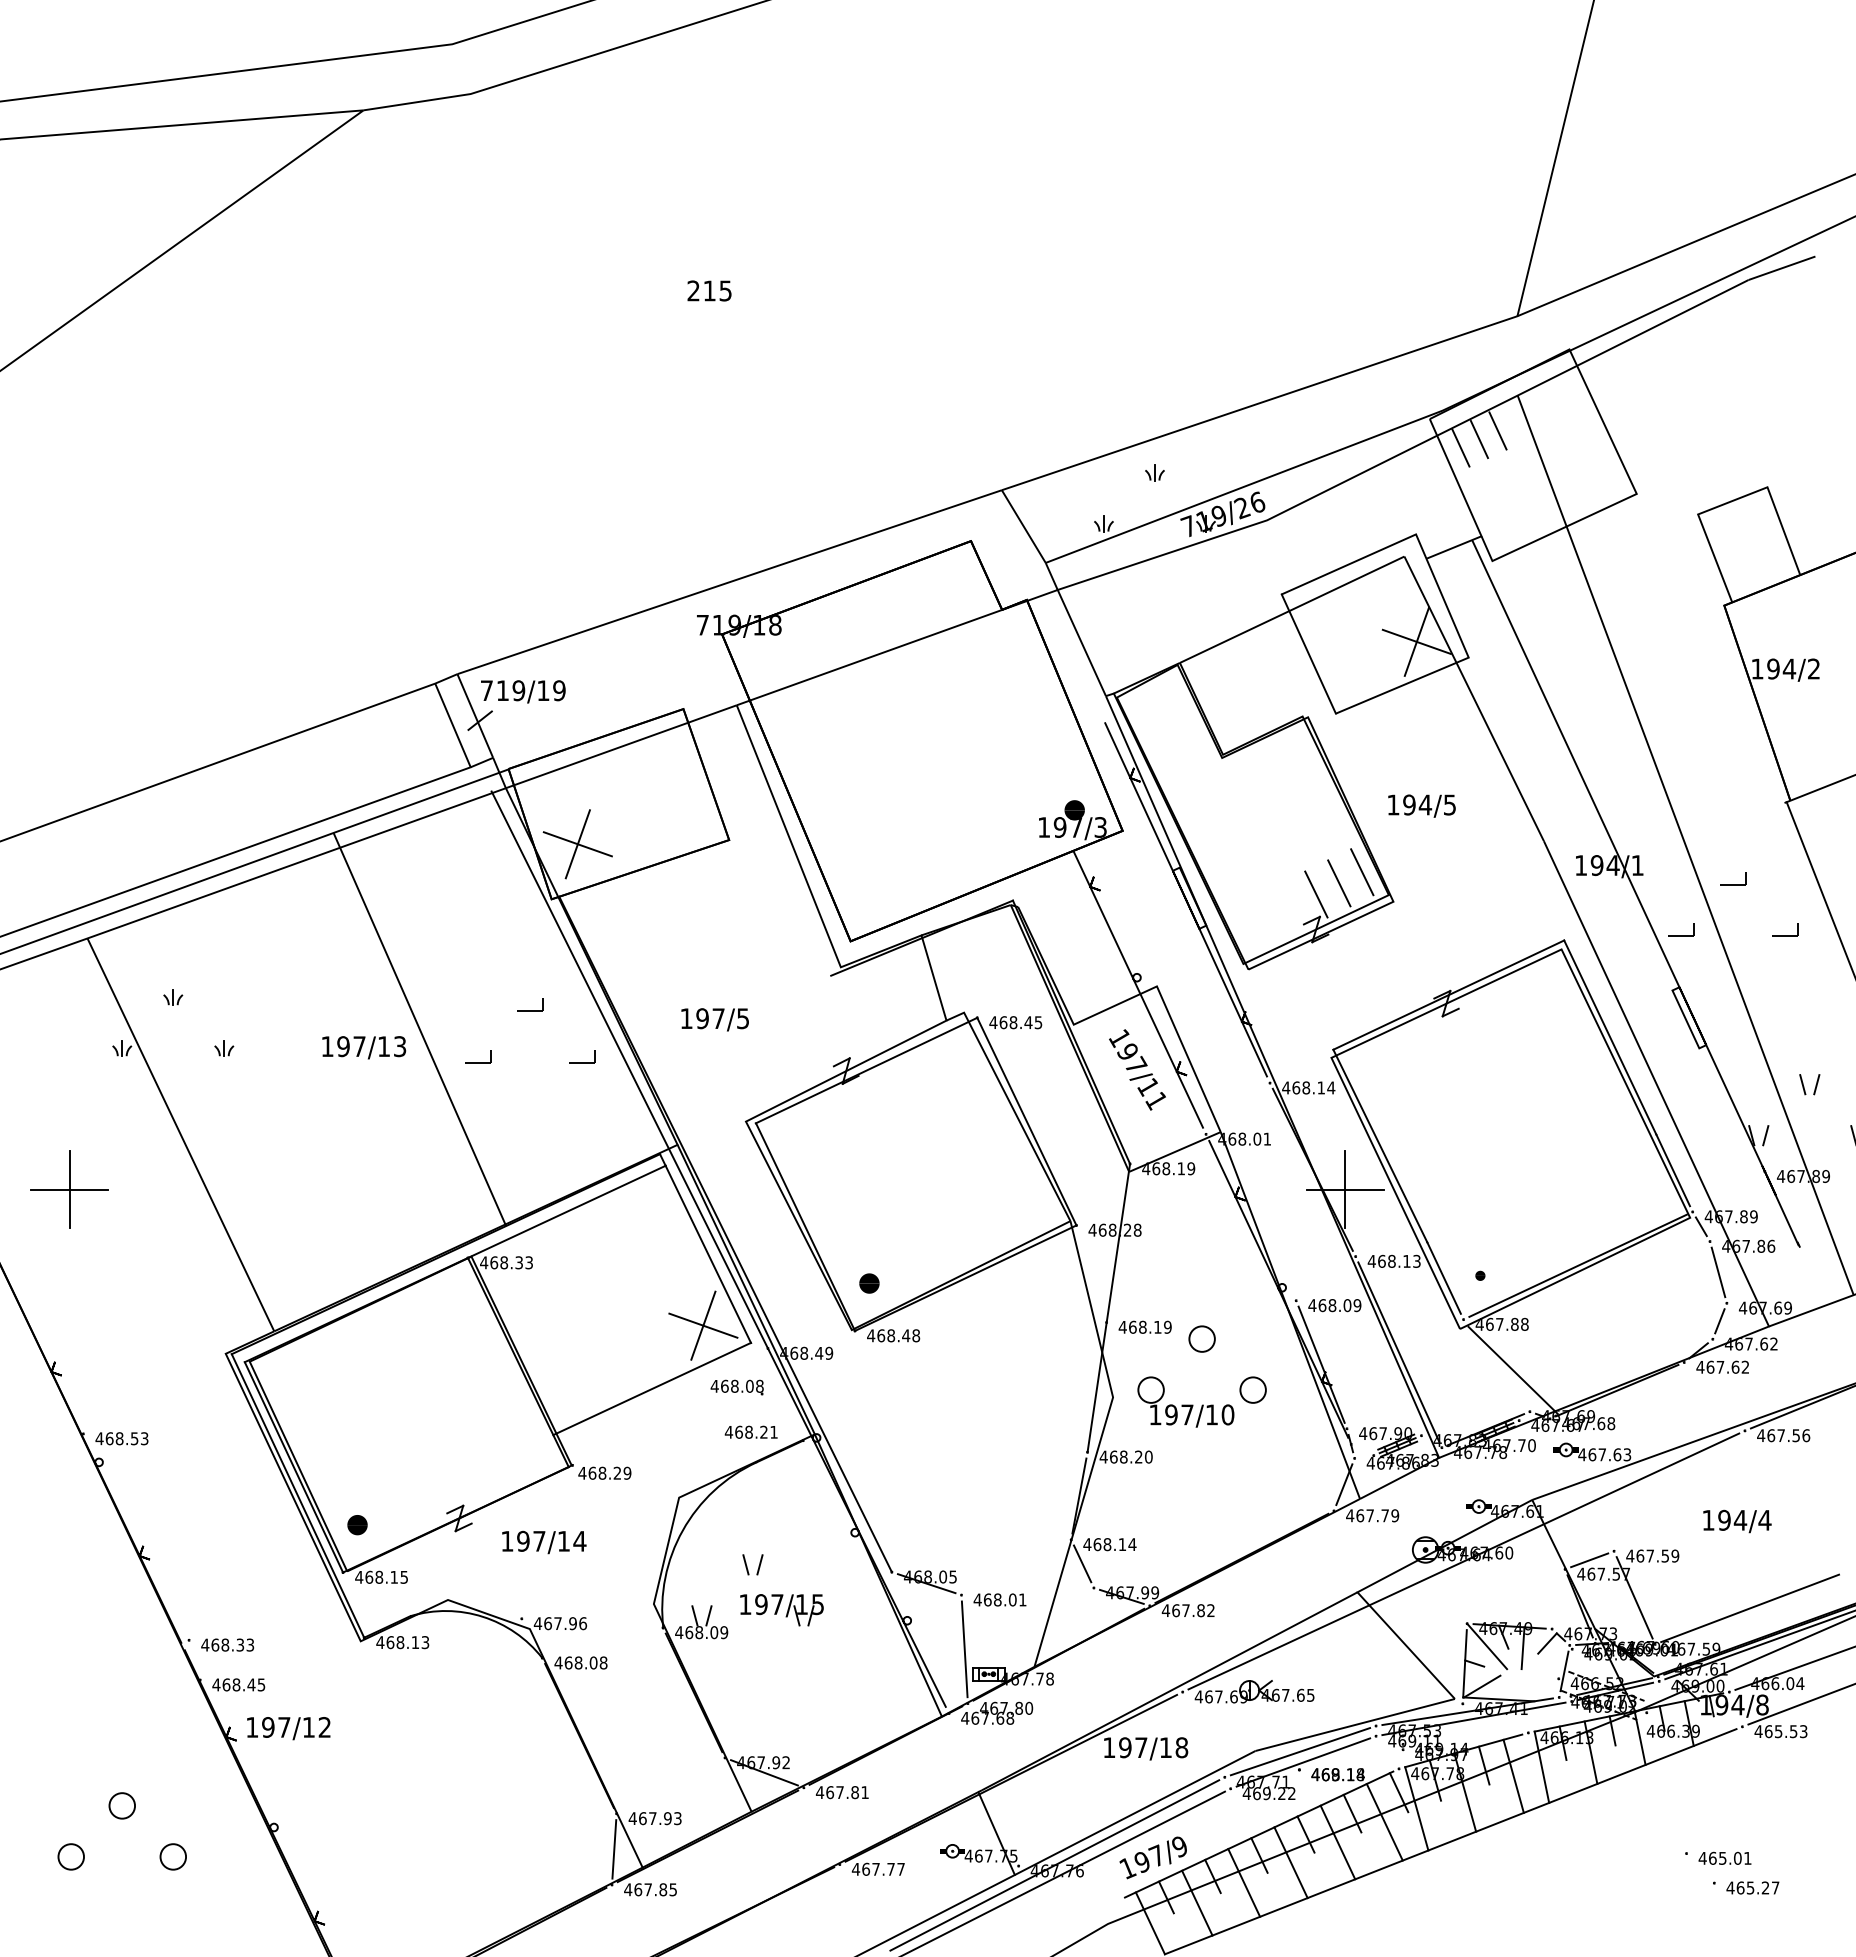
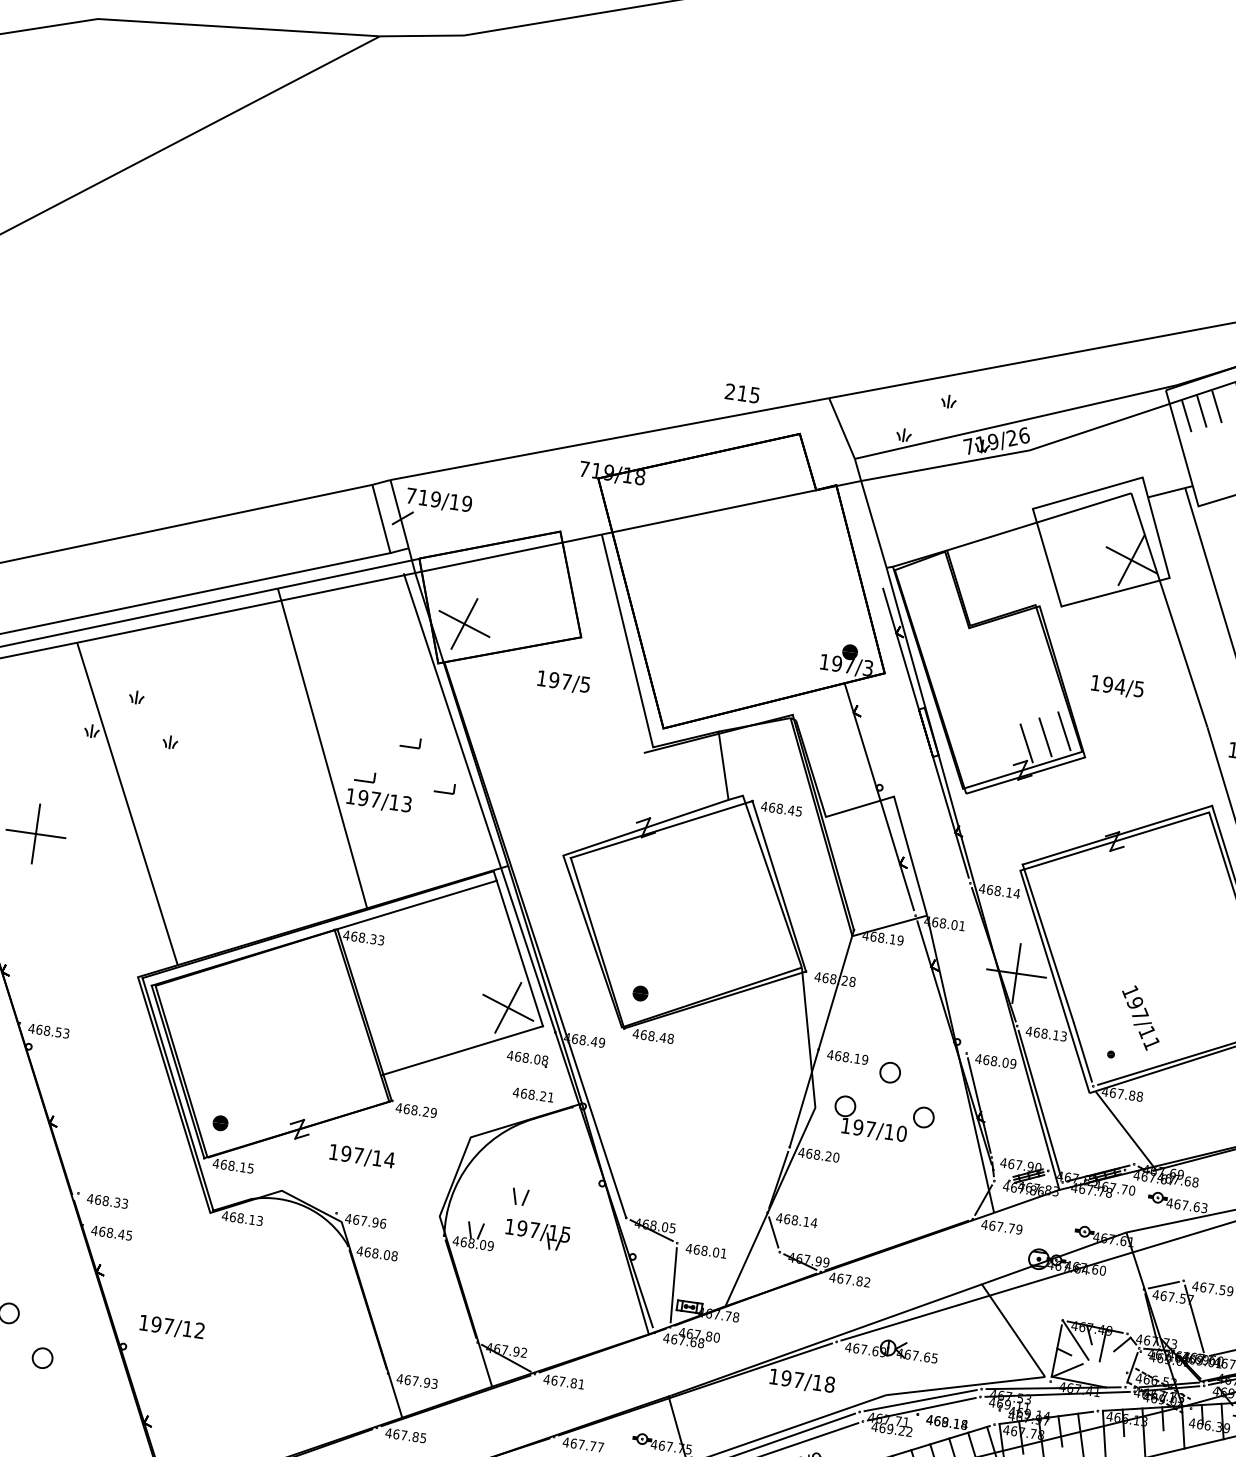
text: (709, 290) -> (742, 393), moved
text: (714, 1019) -> (563, 682), moved
text: (364, 1047) -> (379, 801), moved
text: (1137, 1069) -> (1140, 1017), moved
text: (288, 1728) -> (171, 1327), moved
line: (614, 1849) -> (382, 1400), removed

